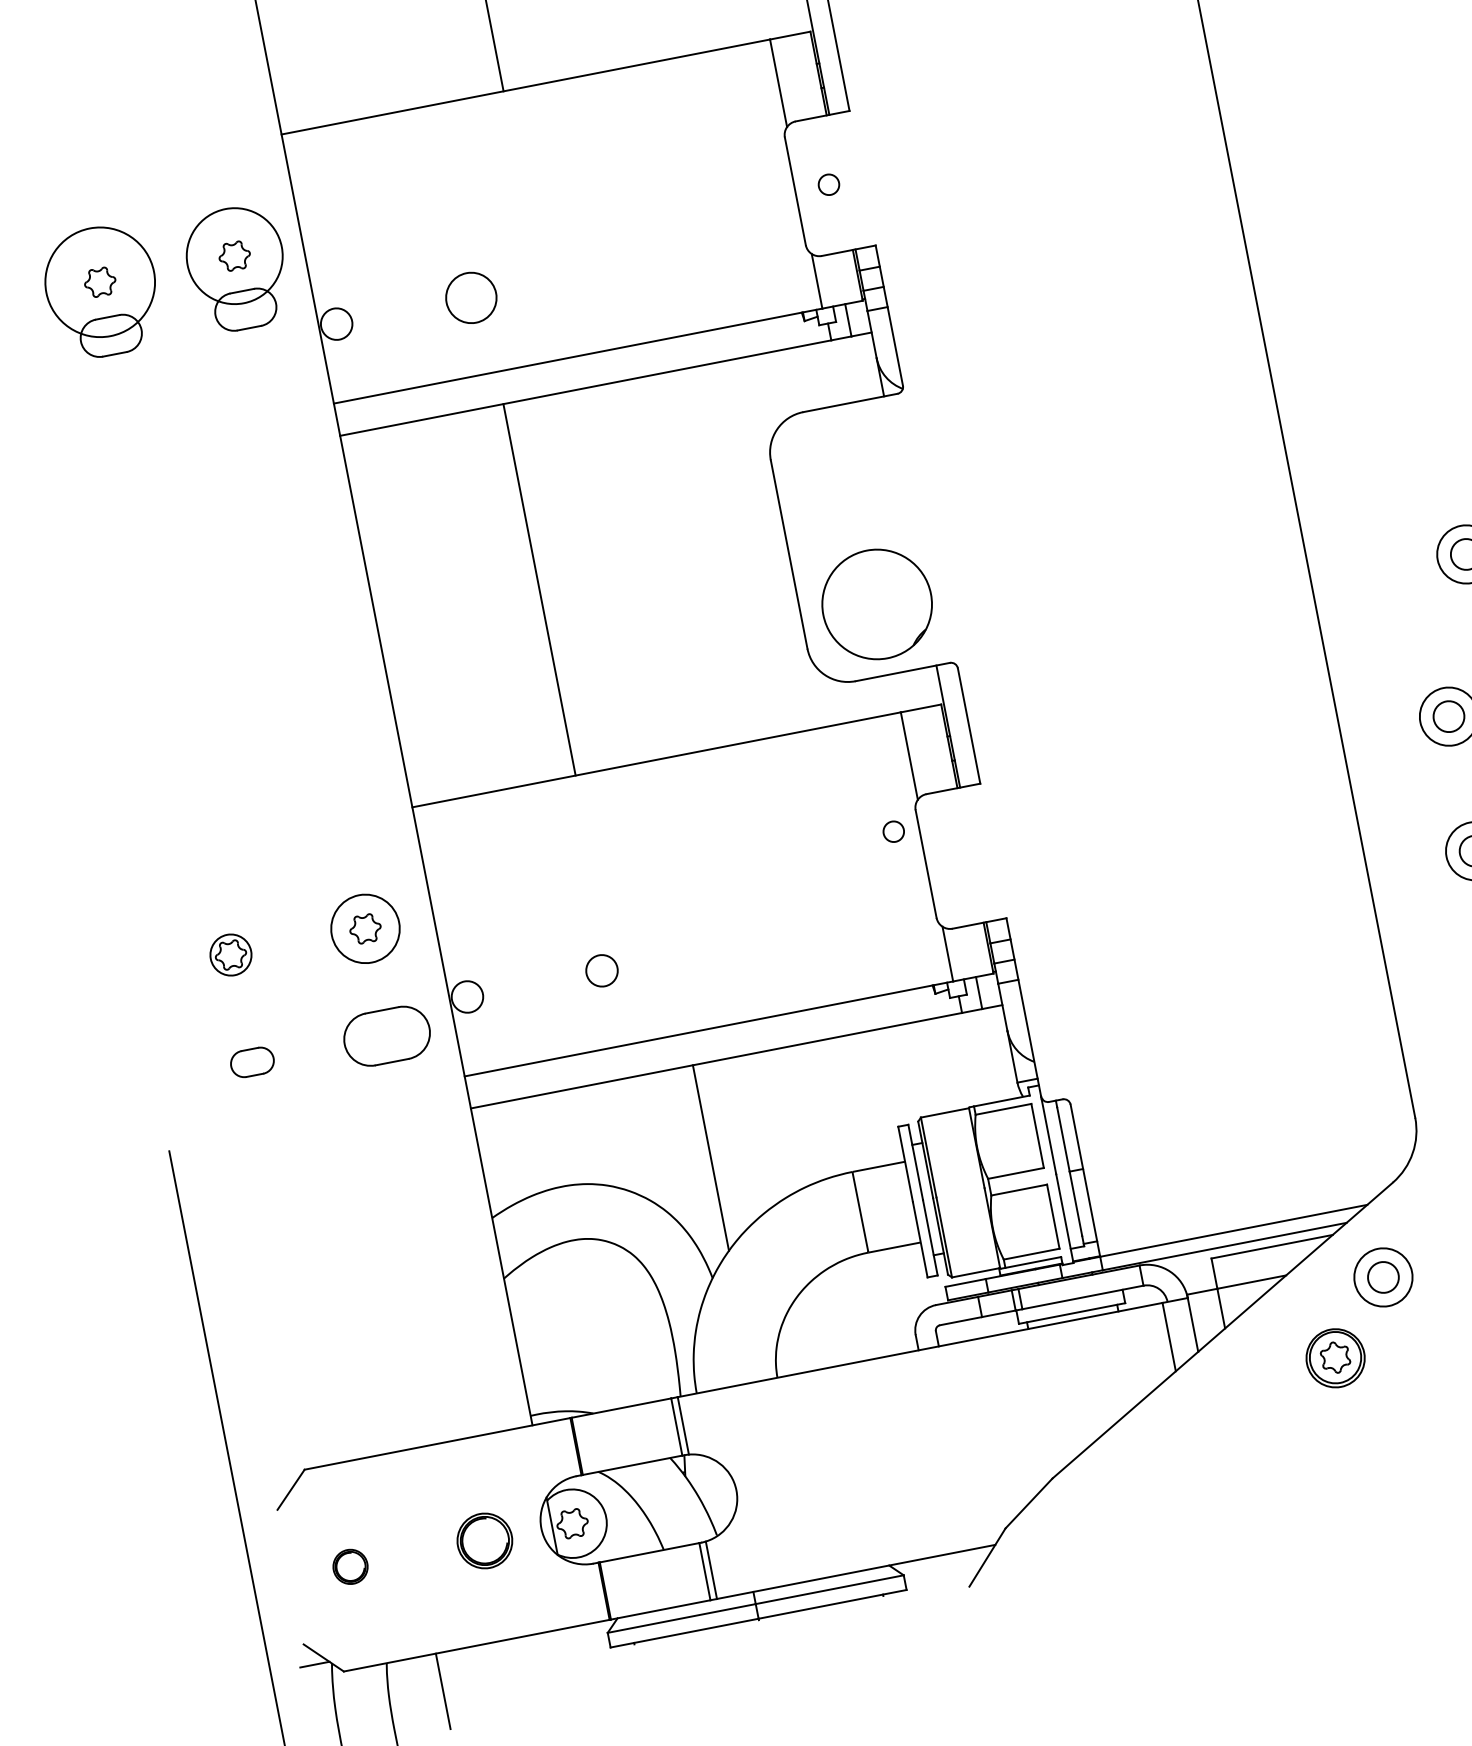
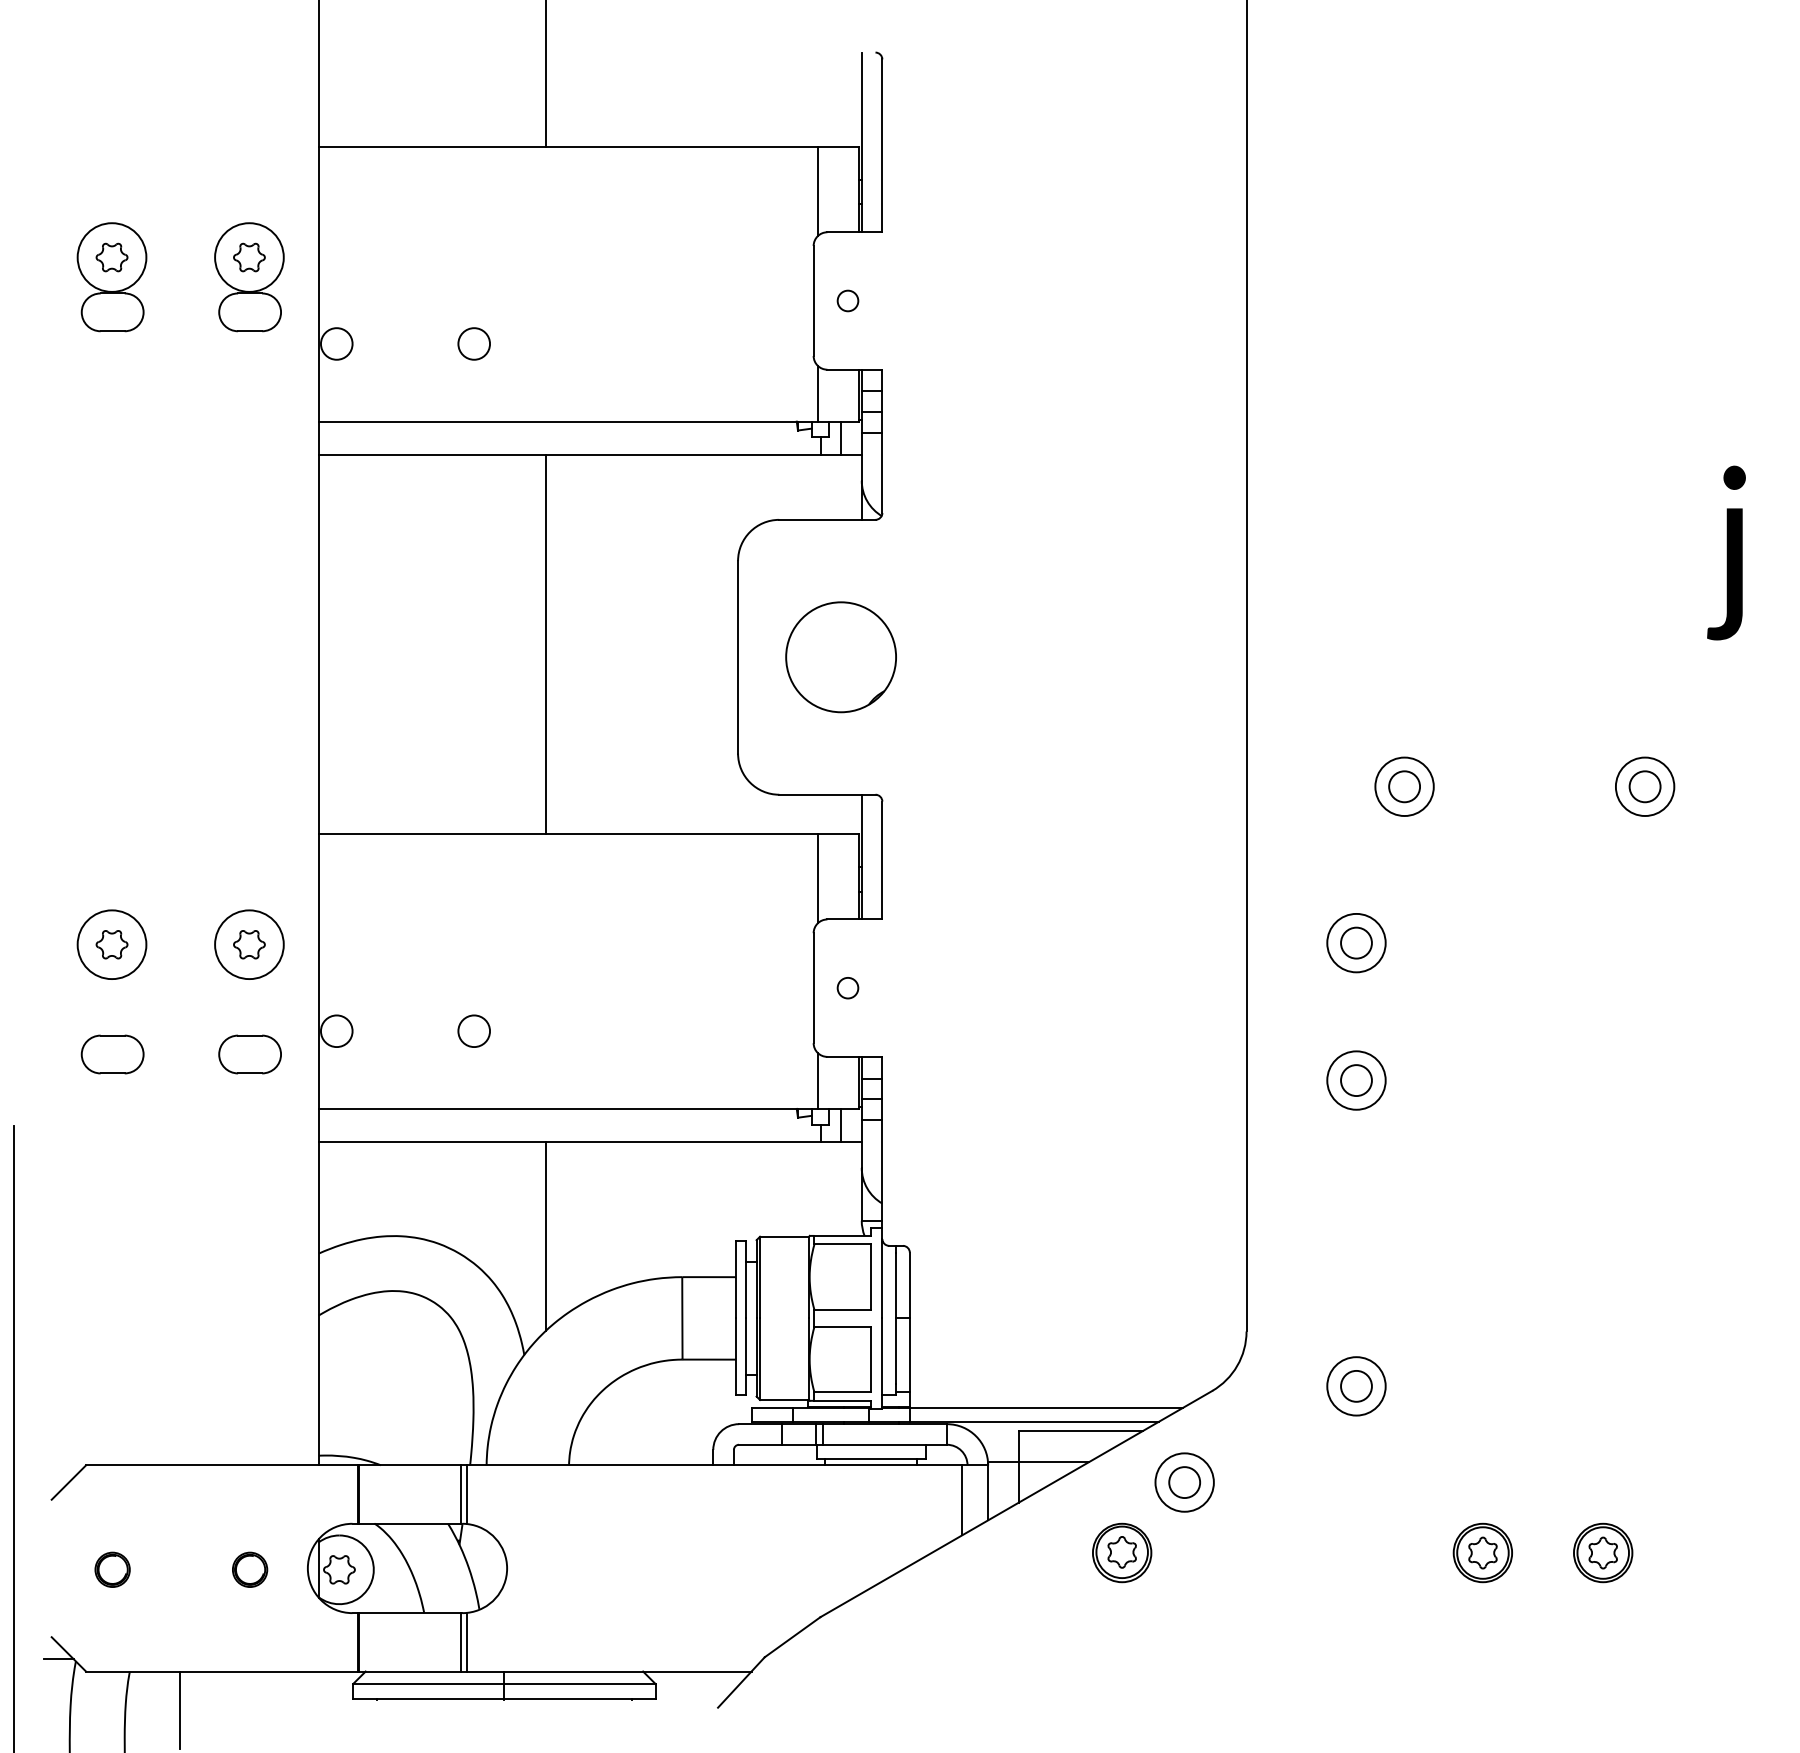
circle: (234, 256) -> (249, 257), size x0.71
circle: (99, 282) -> (111, 257), size x0.62
circle: (470, 297) -> (473, 343), size x0.62
line: (539, 590) -> (545, 644), moved
part: (876, 604) -> (840, 657), moved
circle: (893, 832) -> (847, 988), moved
circle: (230, 954) -> (111, 944), size x1.67
part: (386, 1036) -> (249, 1054), size x0.71
part: (252, 1062) -> (112, 1054), size x1.43
part: (485, 1540) -> (250, 1569), size x0.62

